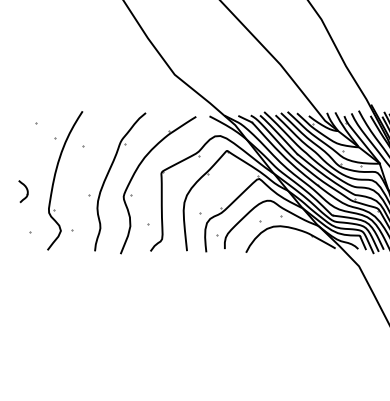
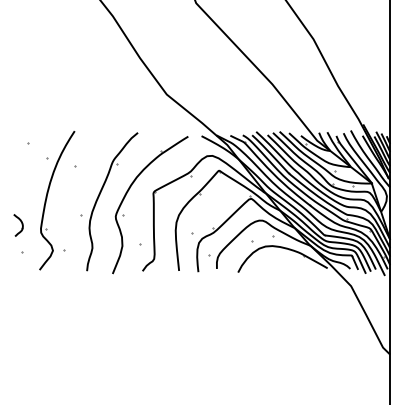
part: (23, 191) -> (18, 225), moved

